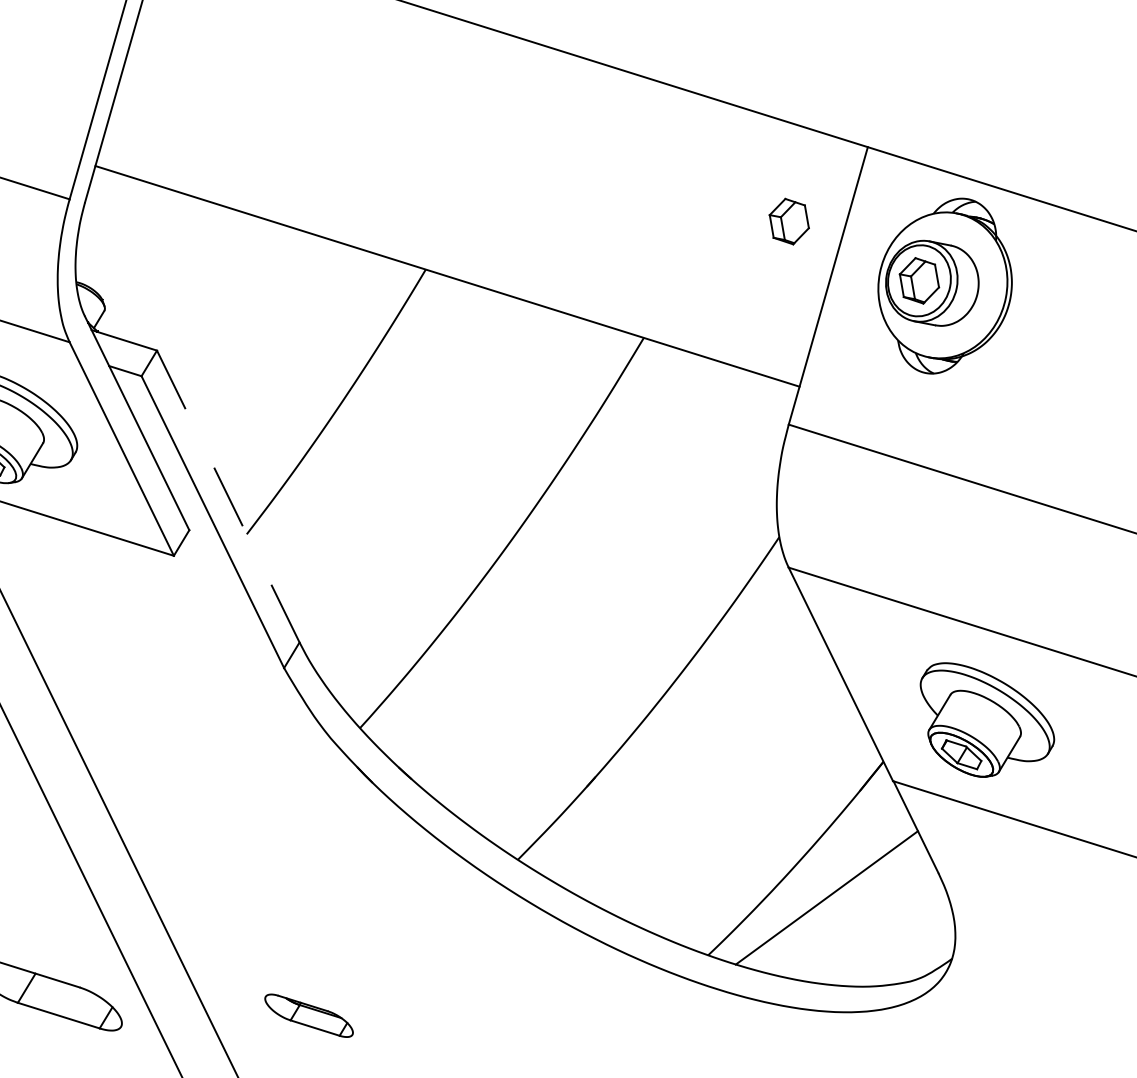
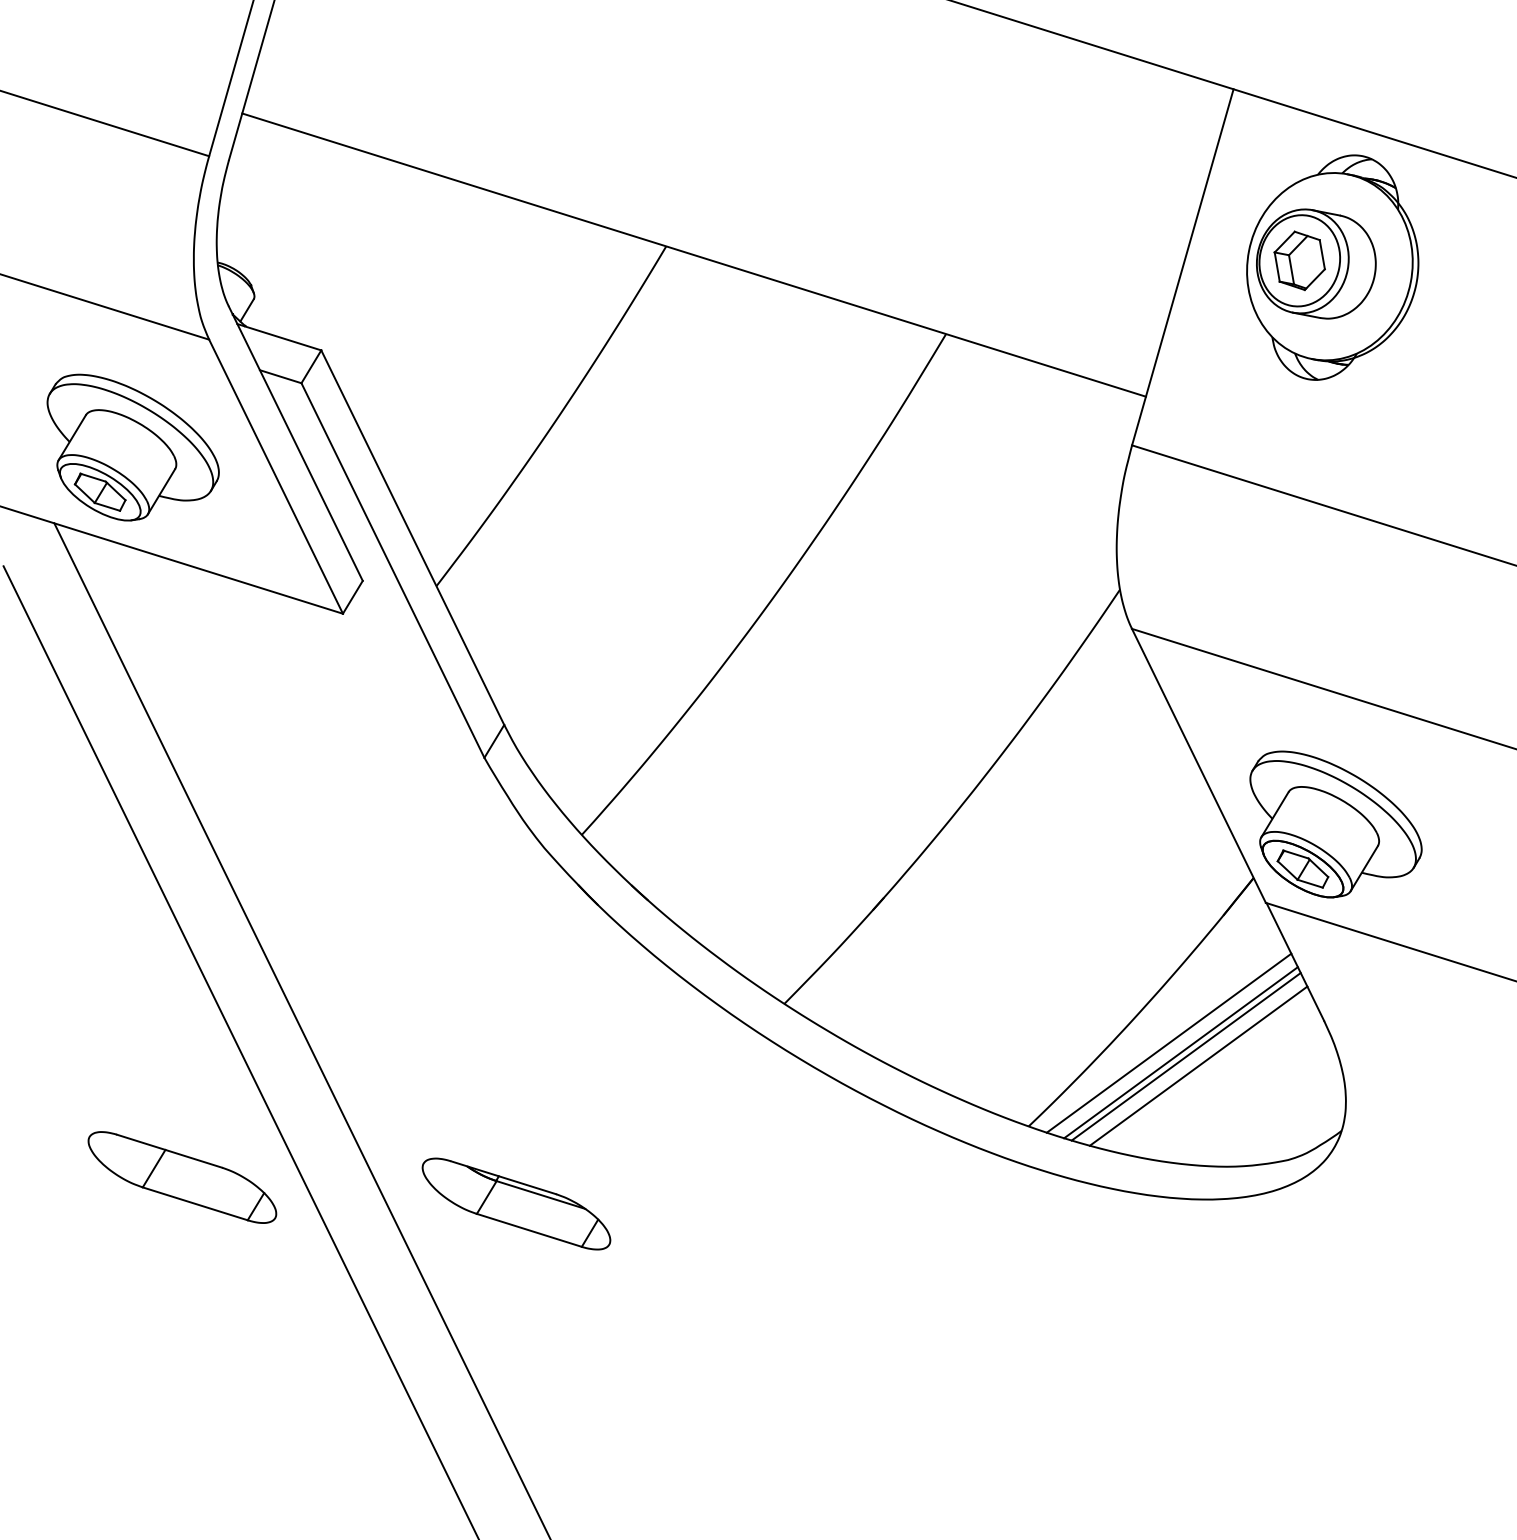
part: (789, 221) -> (1132, 184), removed
line: (228, 497) -> (413, 538), dashed -> solid
part: (987, 720) -> (1335, 824), moved
line: (817, 889) -> (1168, 1042), added
line: (830, 900) -> (1185, 1056), added
line: (840, 907) -> (1198, 1065), added
part: (309, 1015) -> (516, 1203), size x1.67

